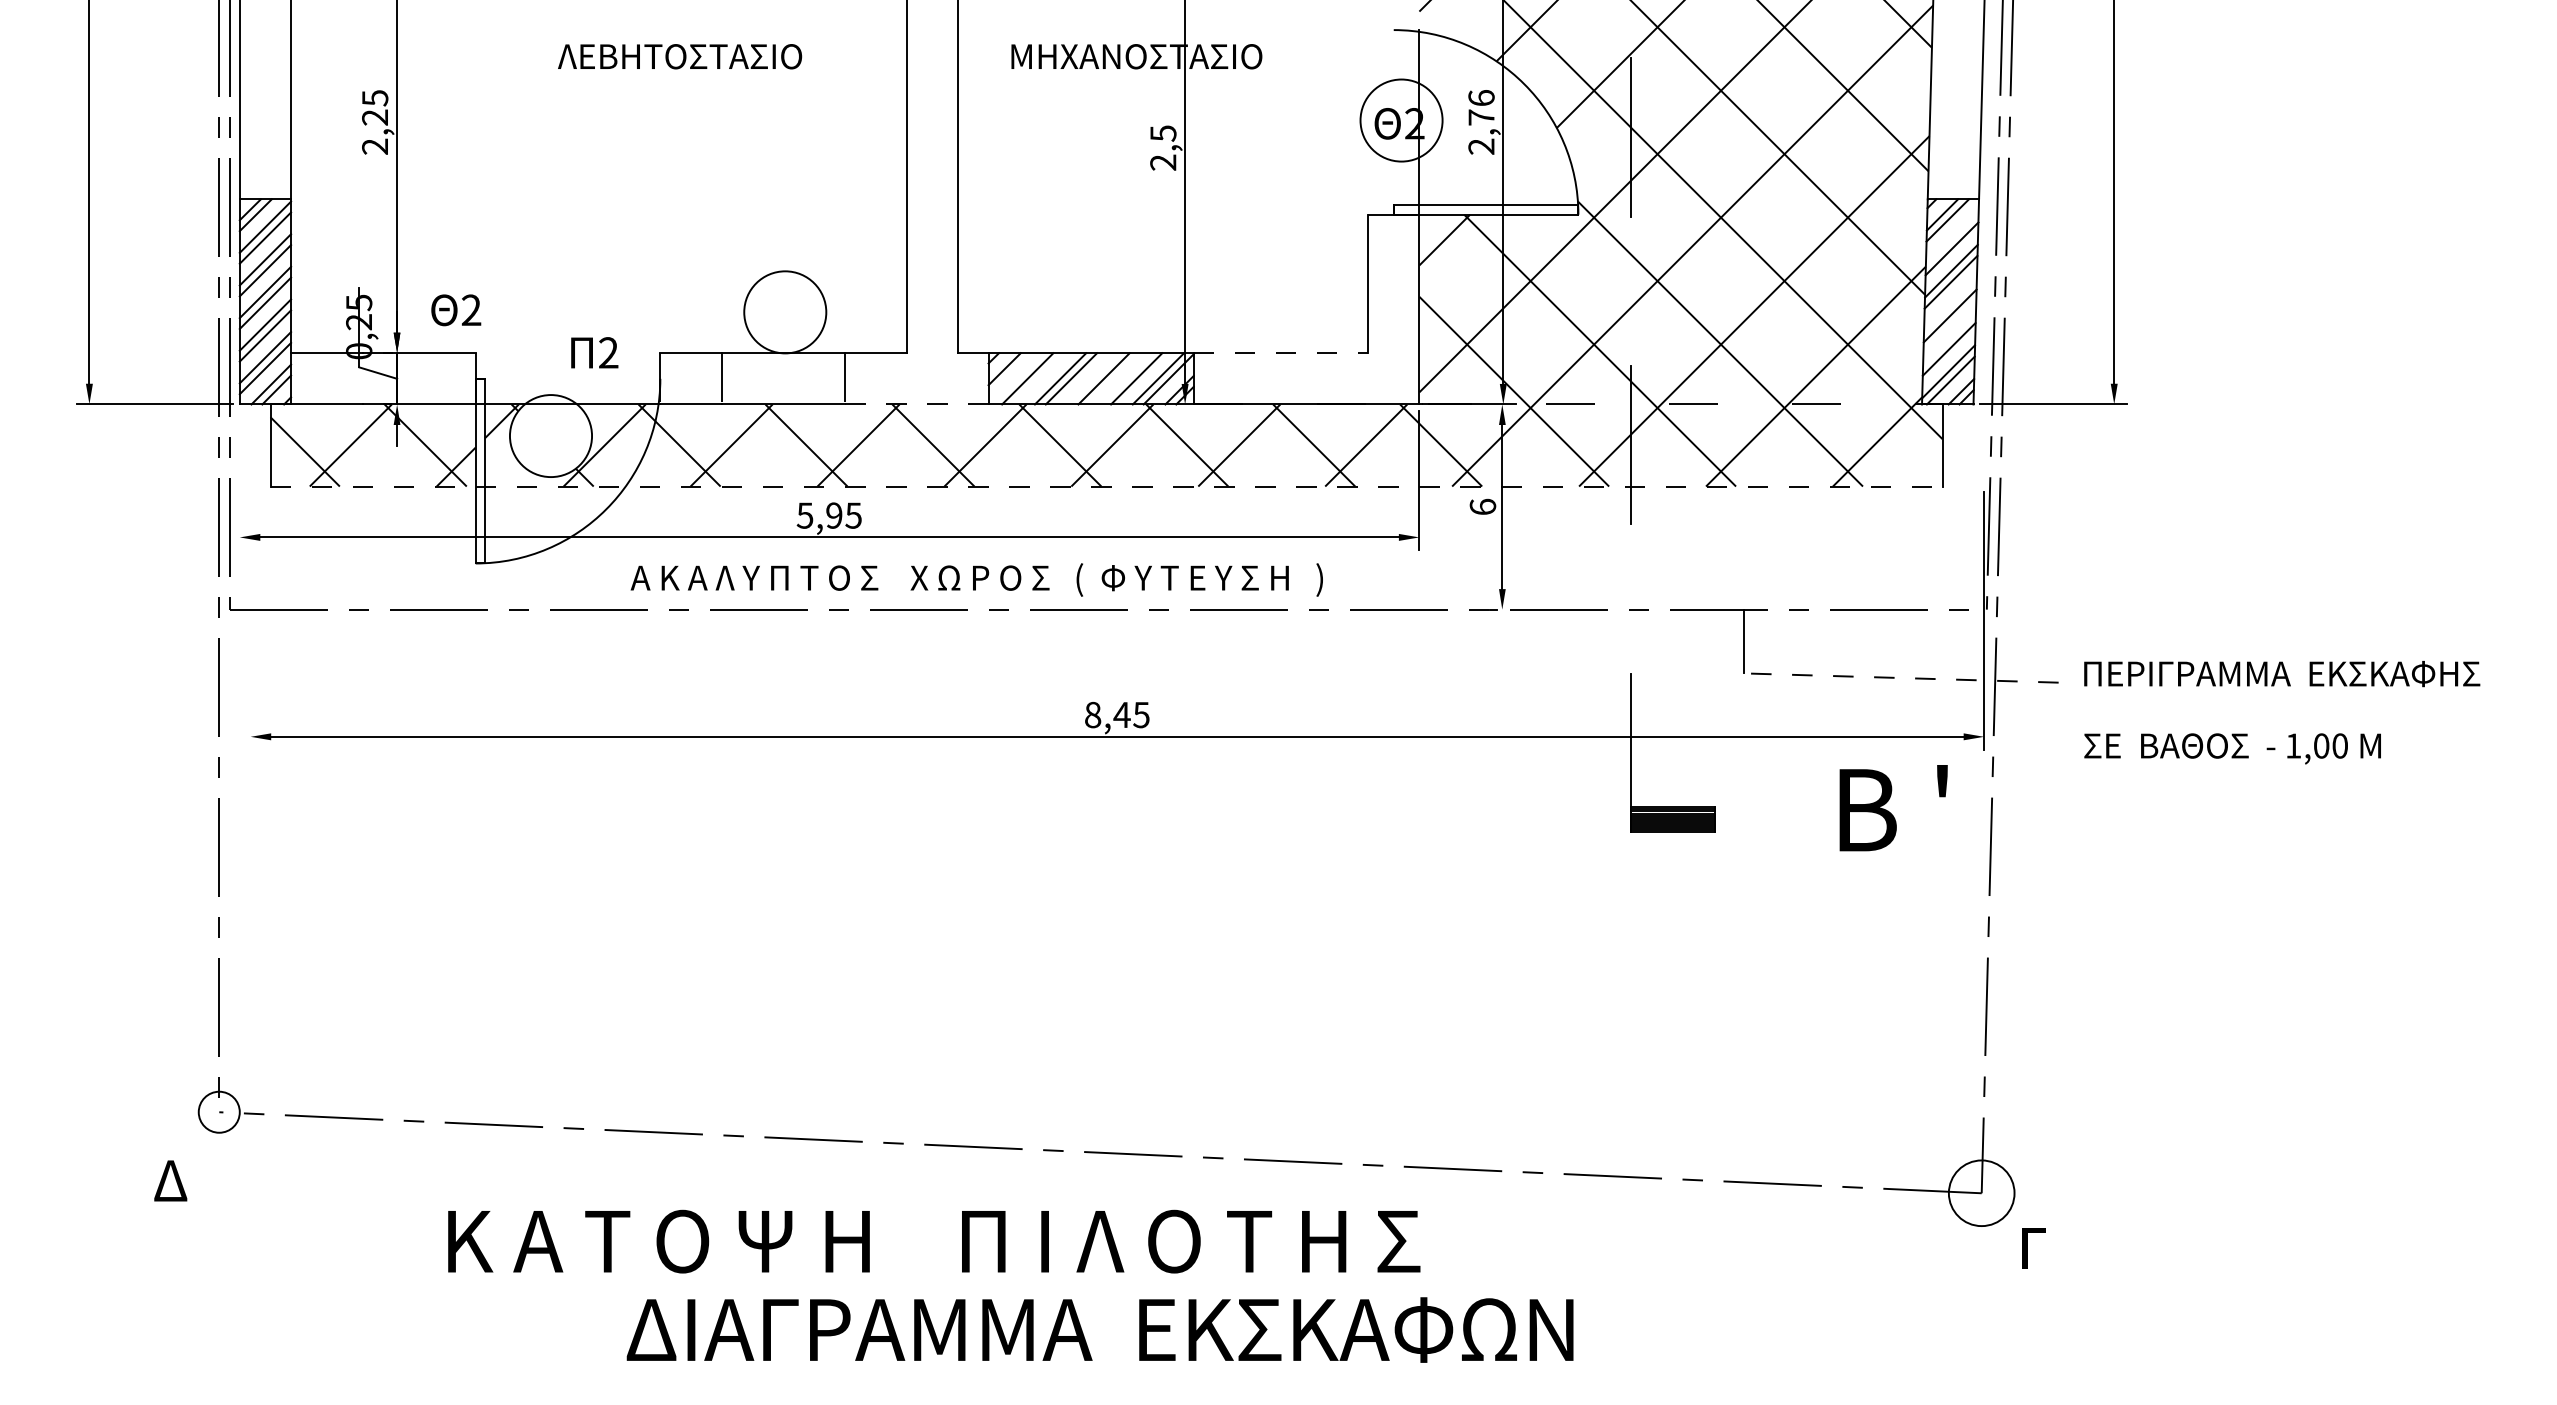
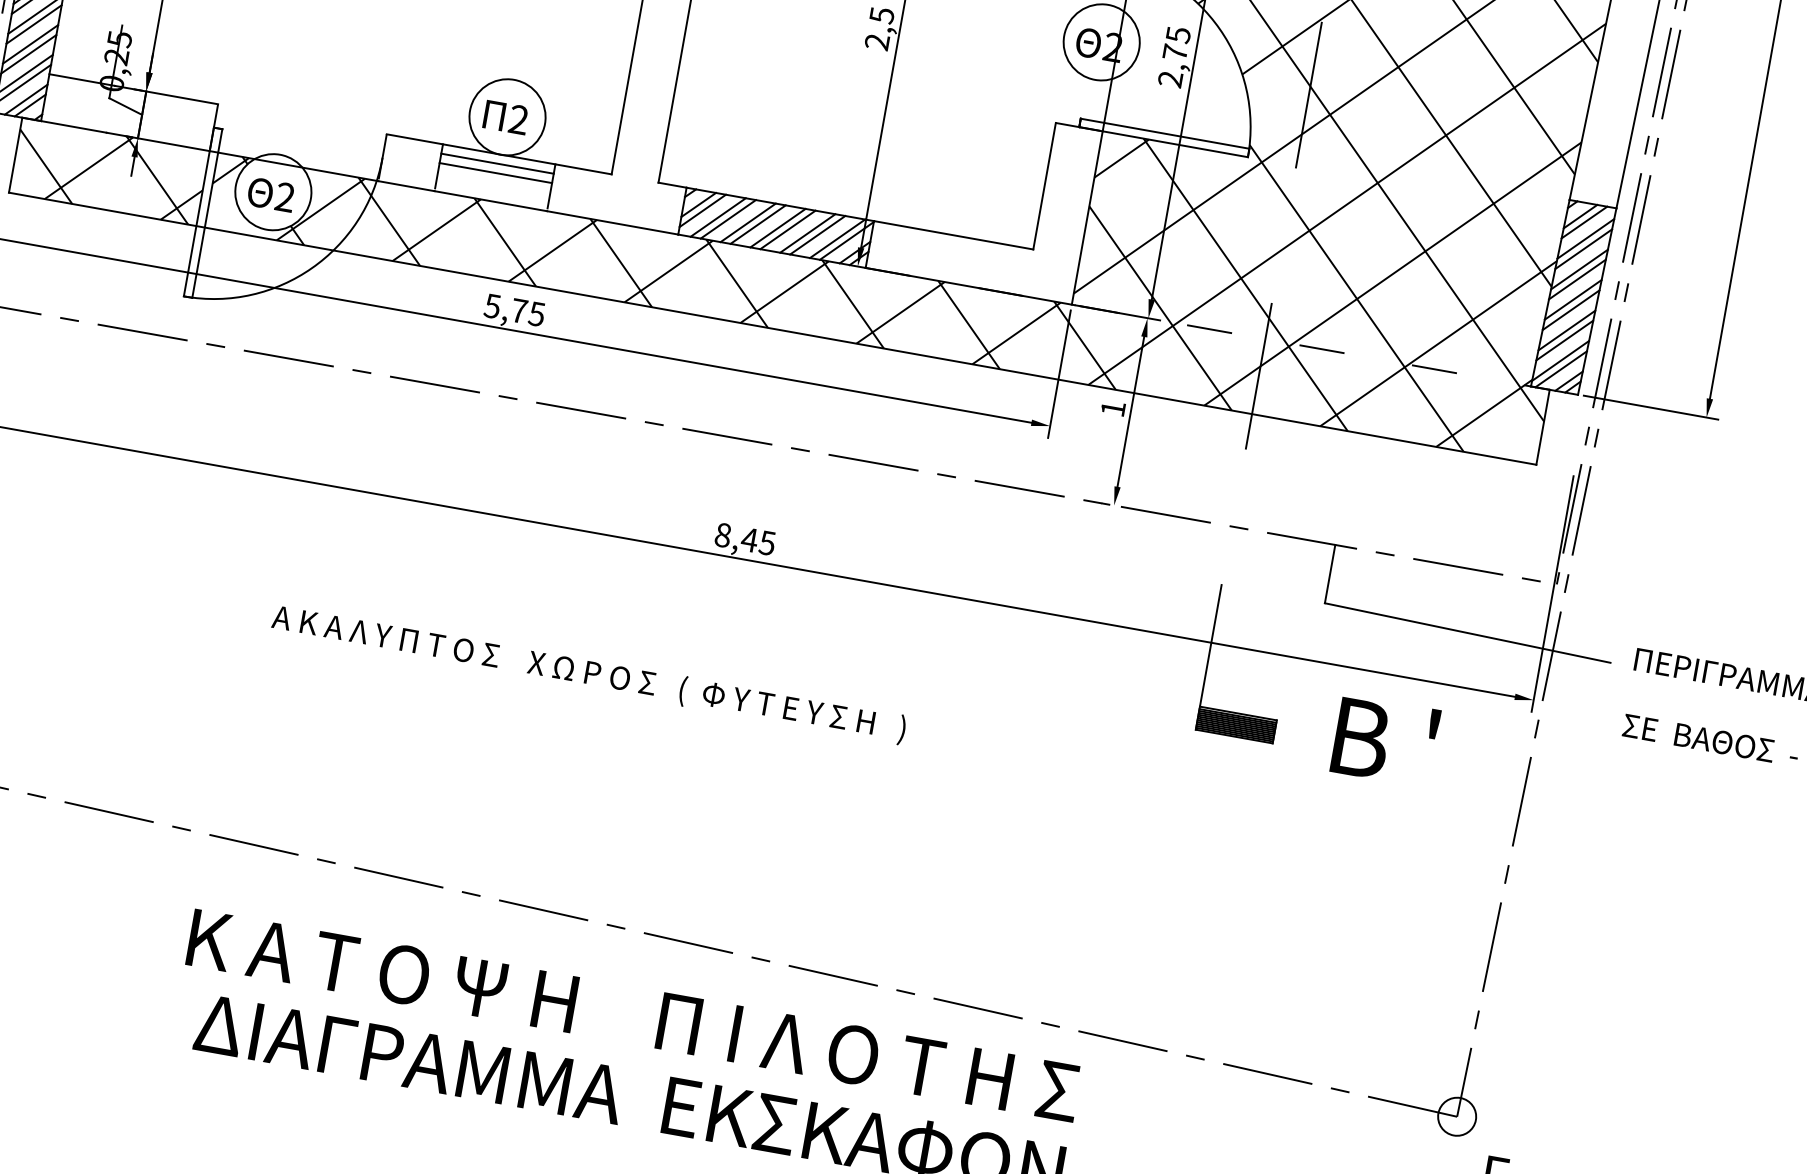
text: (1481, 98) -> (1178, 35), 2,76 -> 2,75
line: (1951, 237) -> (1585, 238), added
line: (1950, 304) -> (1573, 299), added
text: (456, 310) -> (271, 195), moved
line: (1949, 337) -> (1566, 329), added
text: (594, 352) -> (505, 117), moved
line: (1281, 353) -> (954, 235), dashed -> solid
line: (782, 363) -> (496, 163), added
line: (782, 373) -> (495, 172), added
line: (1009, 374) -> (702, 210), added
line: (1038, 378) -> (728, 218), added
line: (1092, 378) -> (777, 227), added
line: (1125, 378) -> (807, 233), added
line: (916, 404) -> (612, 222), dashed -> solid
line: (1106, 486) -> (772, 328), dashed -> solid
text: (1482, 506) -> (1112, 408), 6 -> 1
text: (834, 515) -> (519, 310), 5,95 -> 5,75
text: (976, 579) -> (588, 673), moved
line: (1901, 678) -> (1467, 633), dashed -> solid
text: (1893, 808) -> (1385, 741), moved
circle: (1981, 1192) -> (1457, 1116), size x0.62
text: (934, 1241) -> (634, 1015), moved

